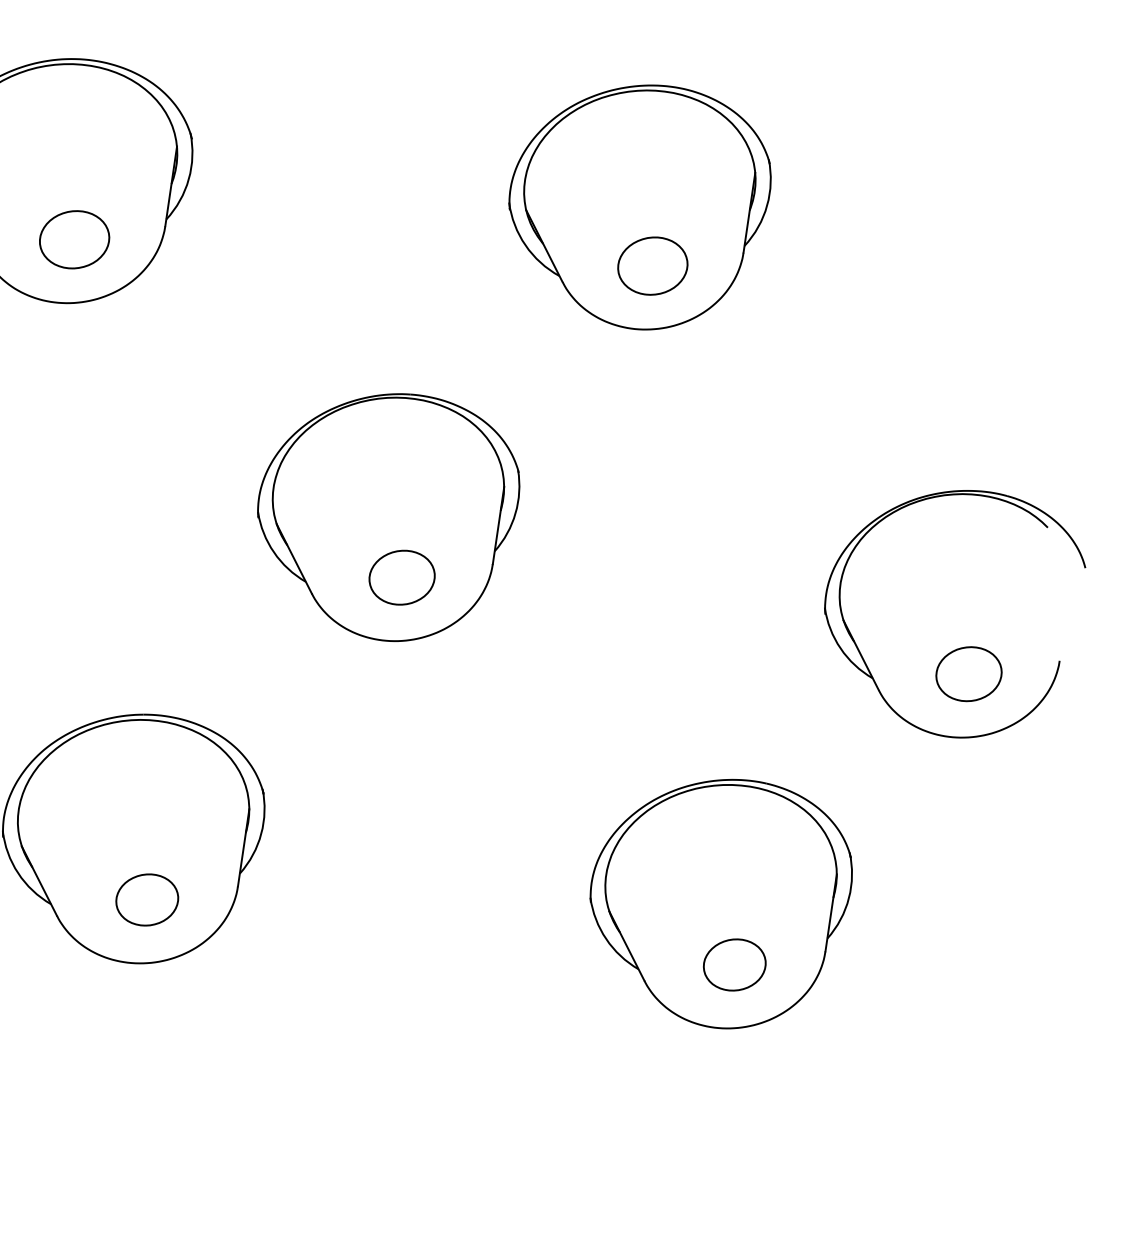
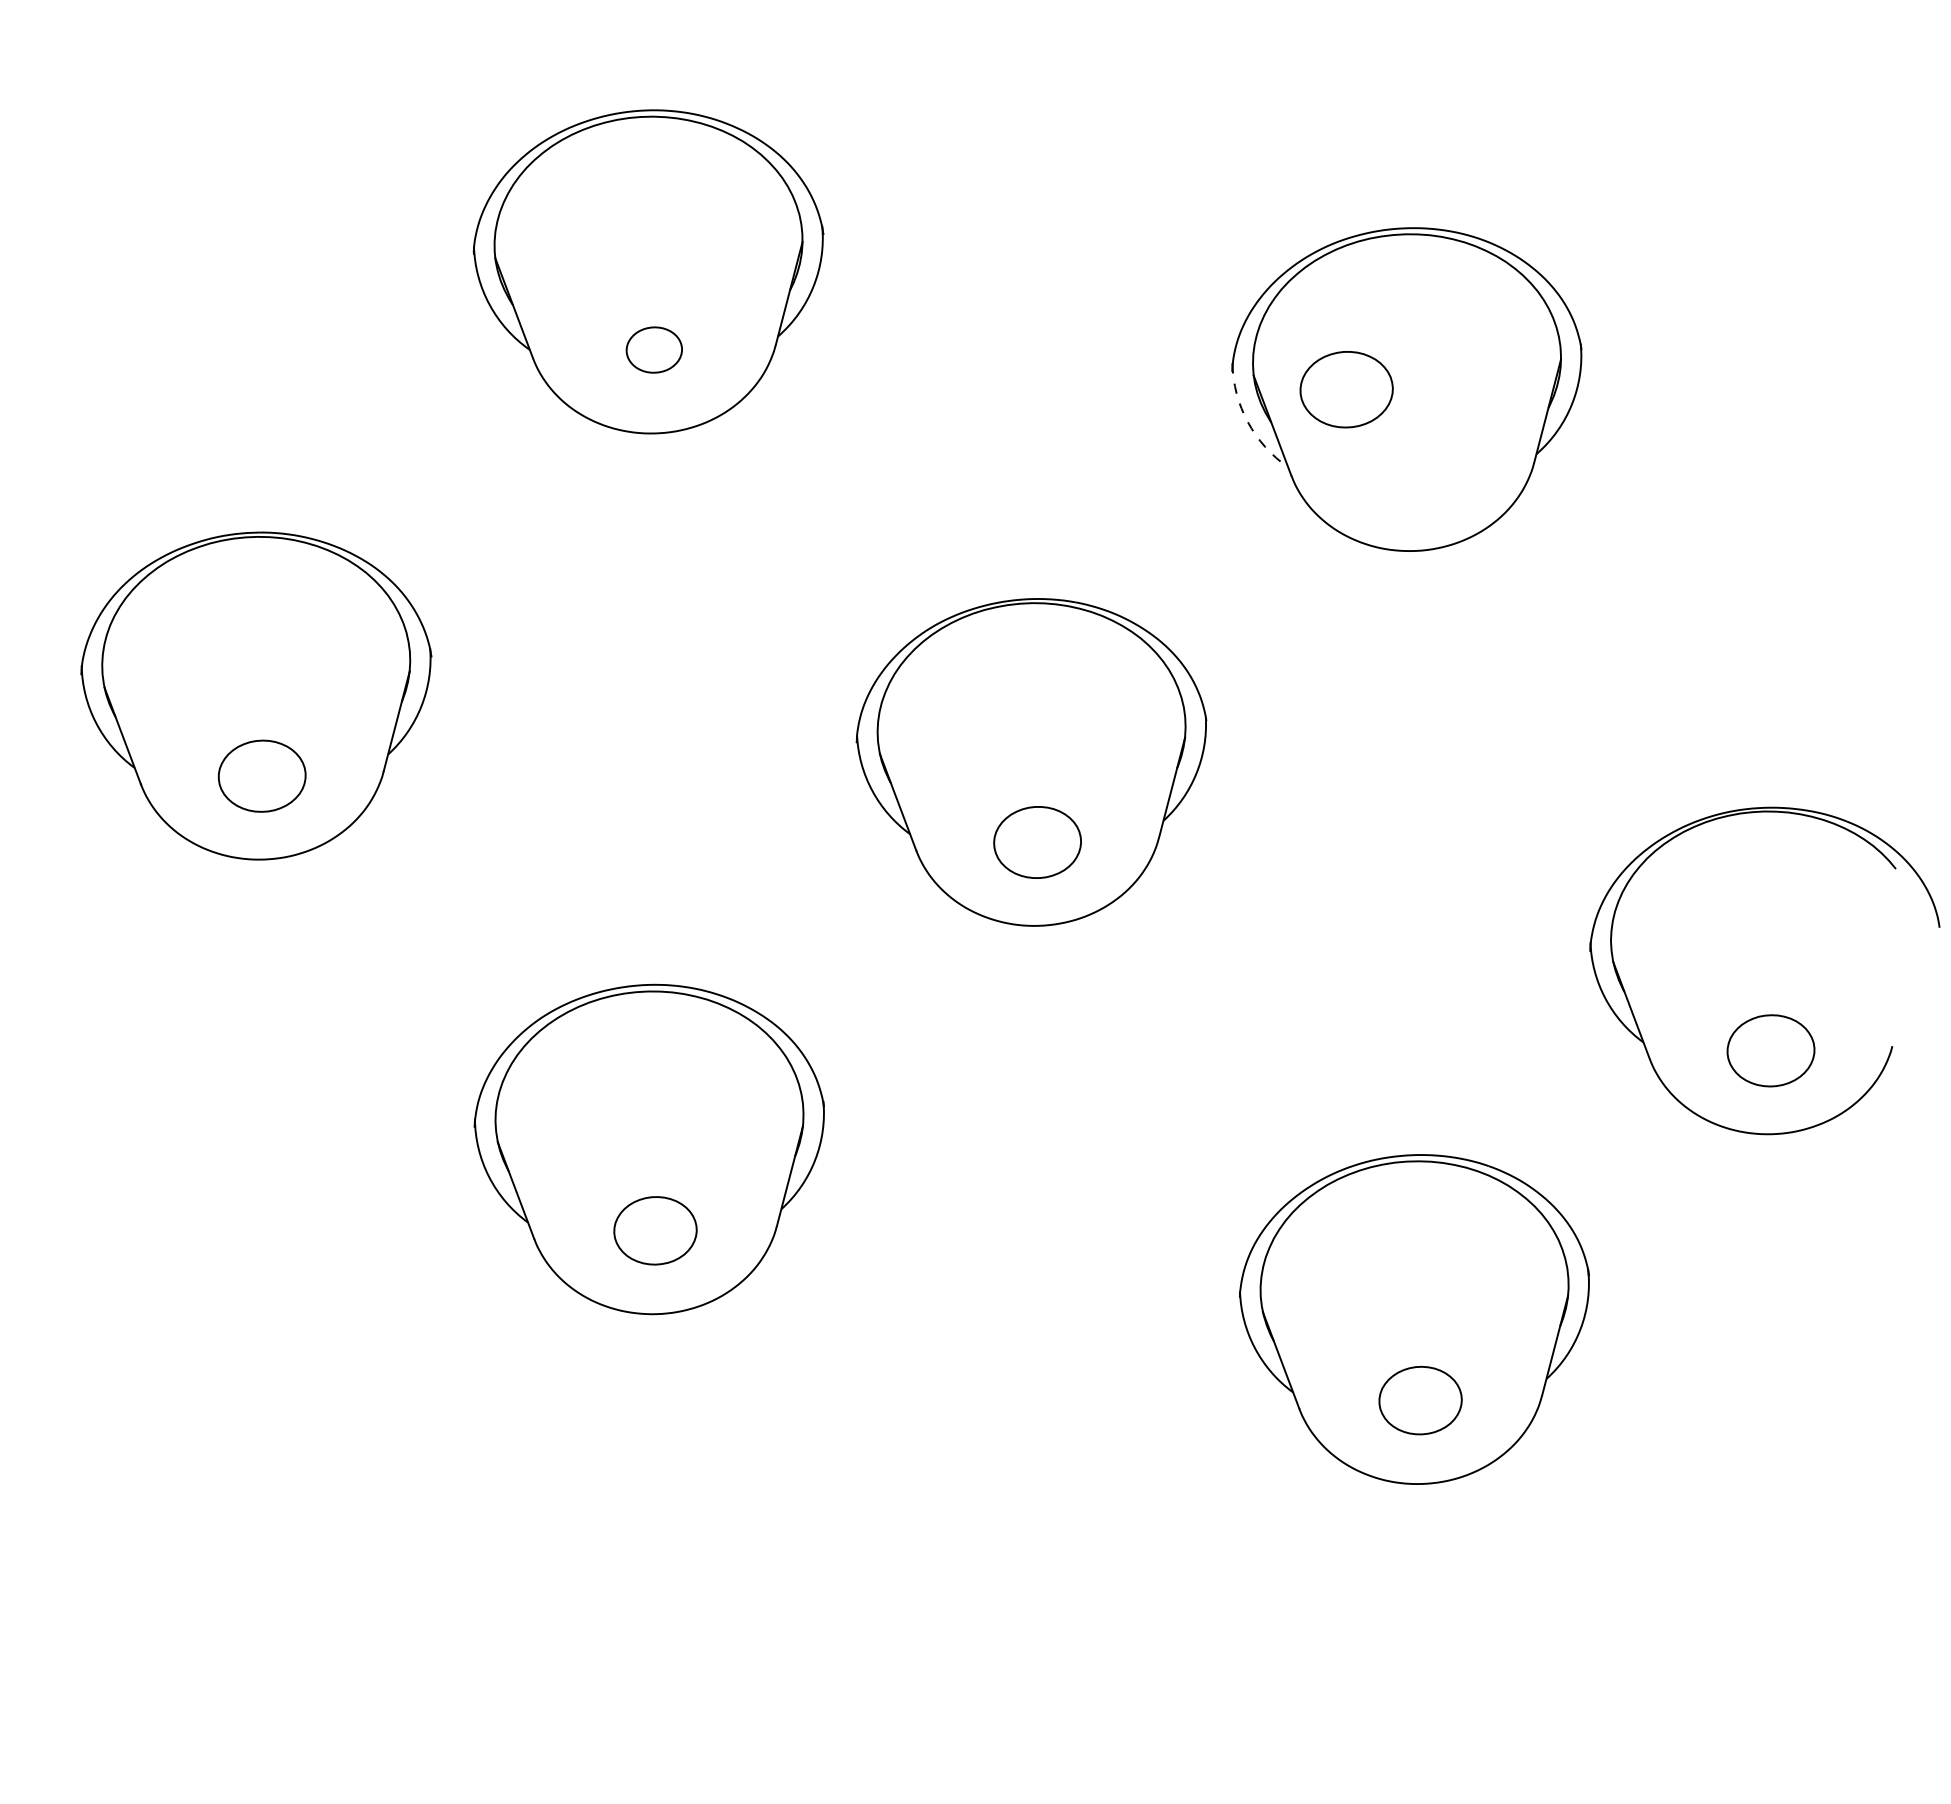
part: (74, 239) -> (654, 349), size x0.6
arc: (525, 245) -> (1247, 422), solid -> dashed
part: (652, 266) -> (1346, 389), moved

